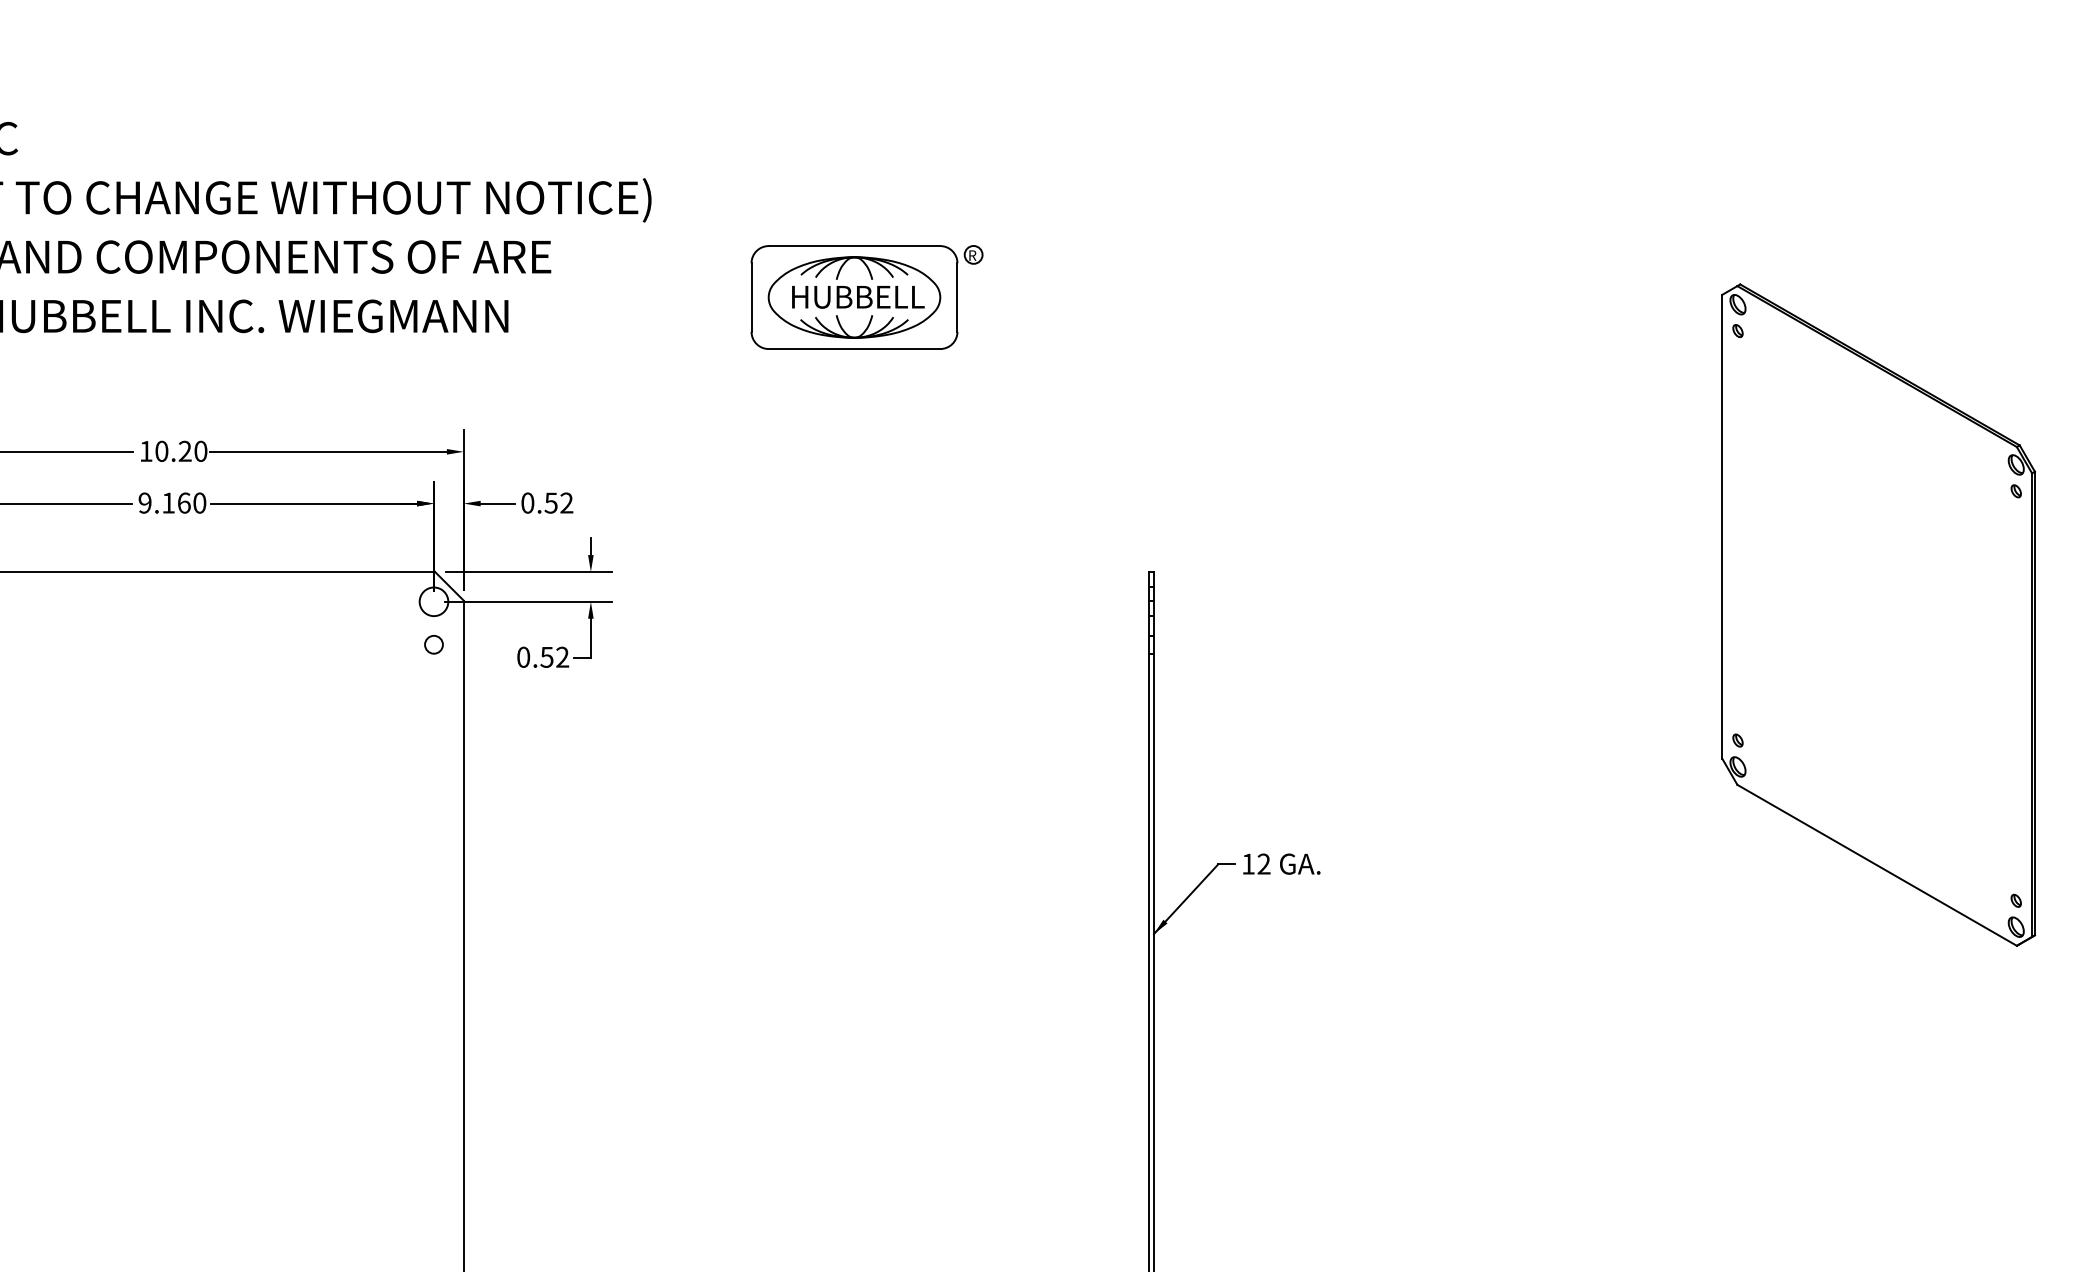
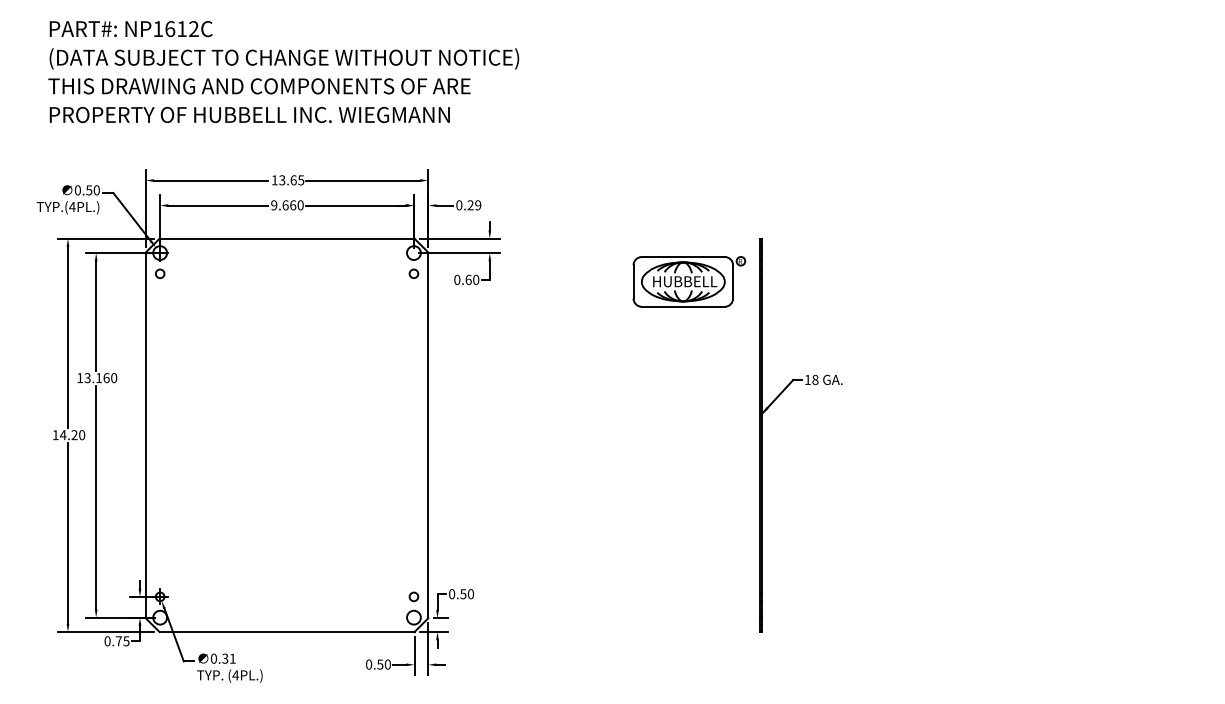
part: (867, 296) -> (689, 281), moved
text: (180, 451) -> (291, 180), 10.20 -> 13.65
text: (168, 503) -> (285, 205), 9.160 -> 9.660
text: (559, 503) -> (474, 205), 0.52 -> 0.29
part: (1878, 615) -> (1112, 259), removed
text: (555, 656) -> (472, 279), 0.52 -> 0.60
text: (1264, 865) -> (815, 380), 12 -> 18

